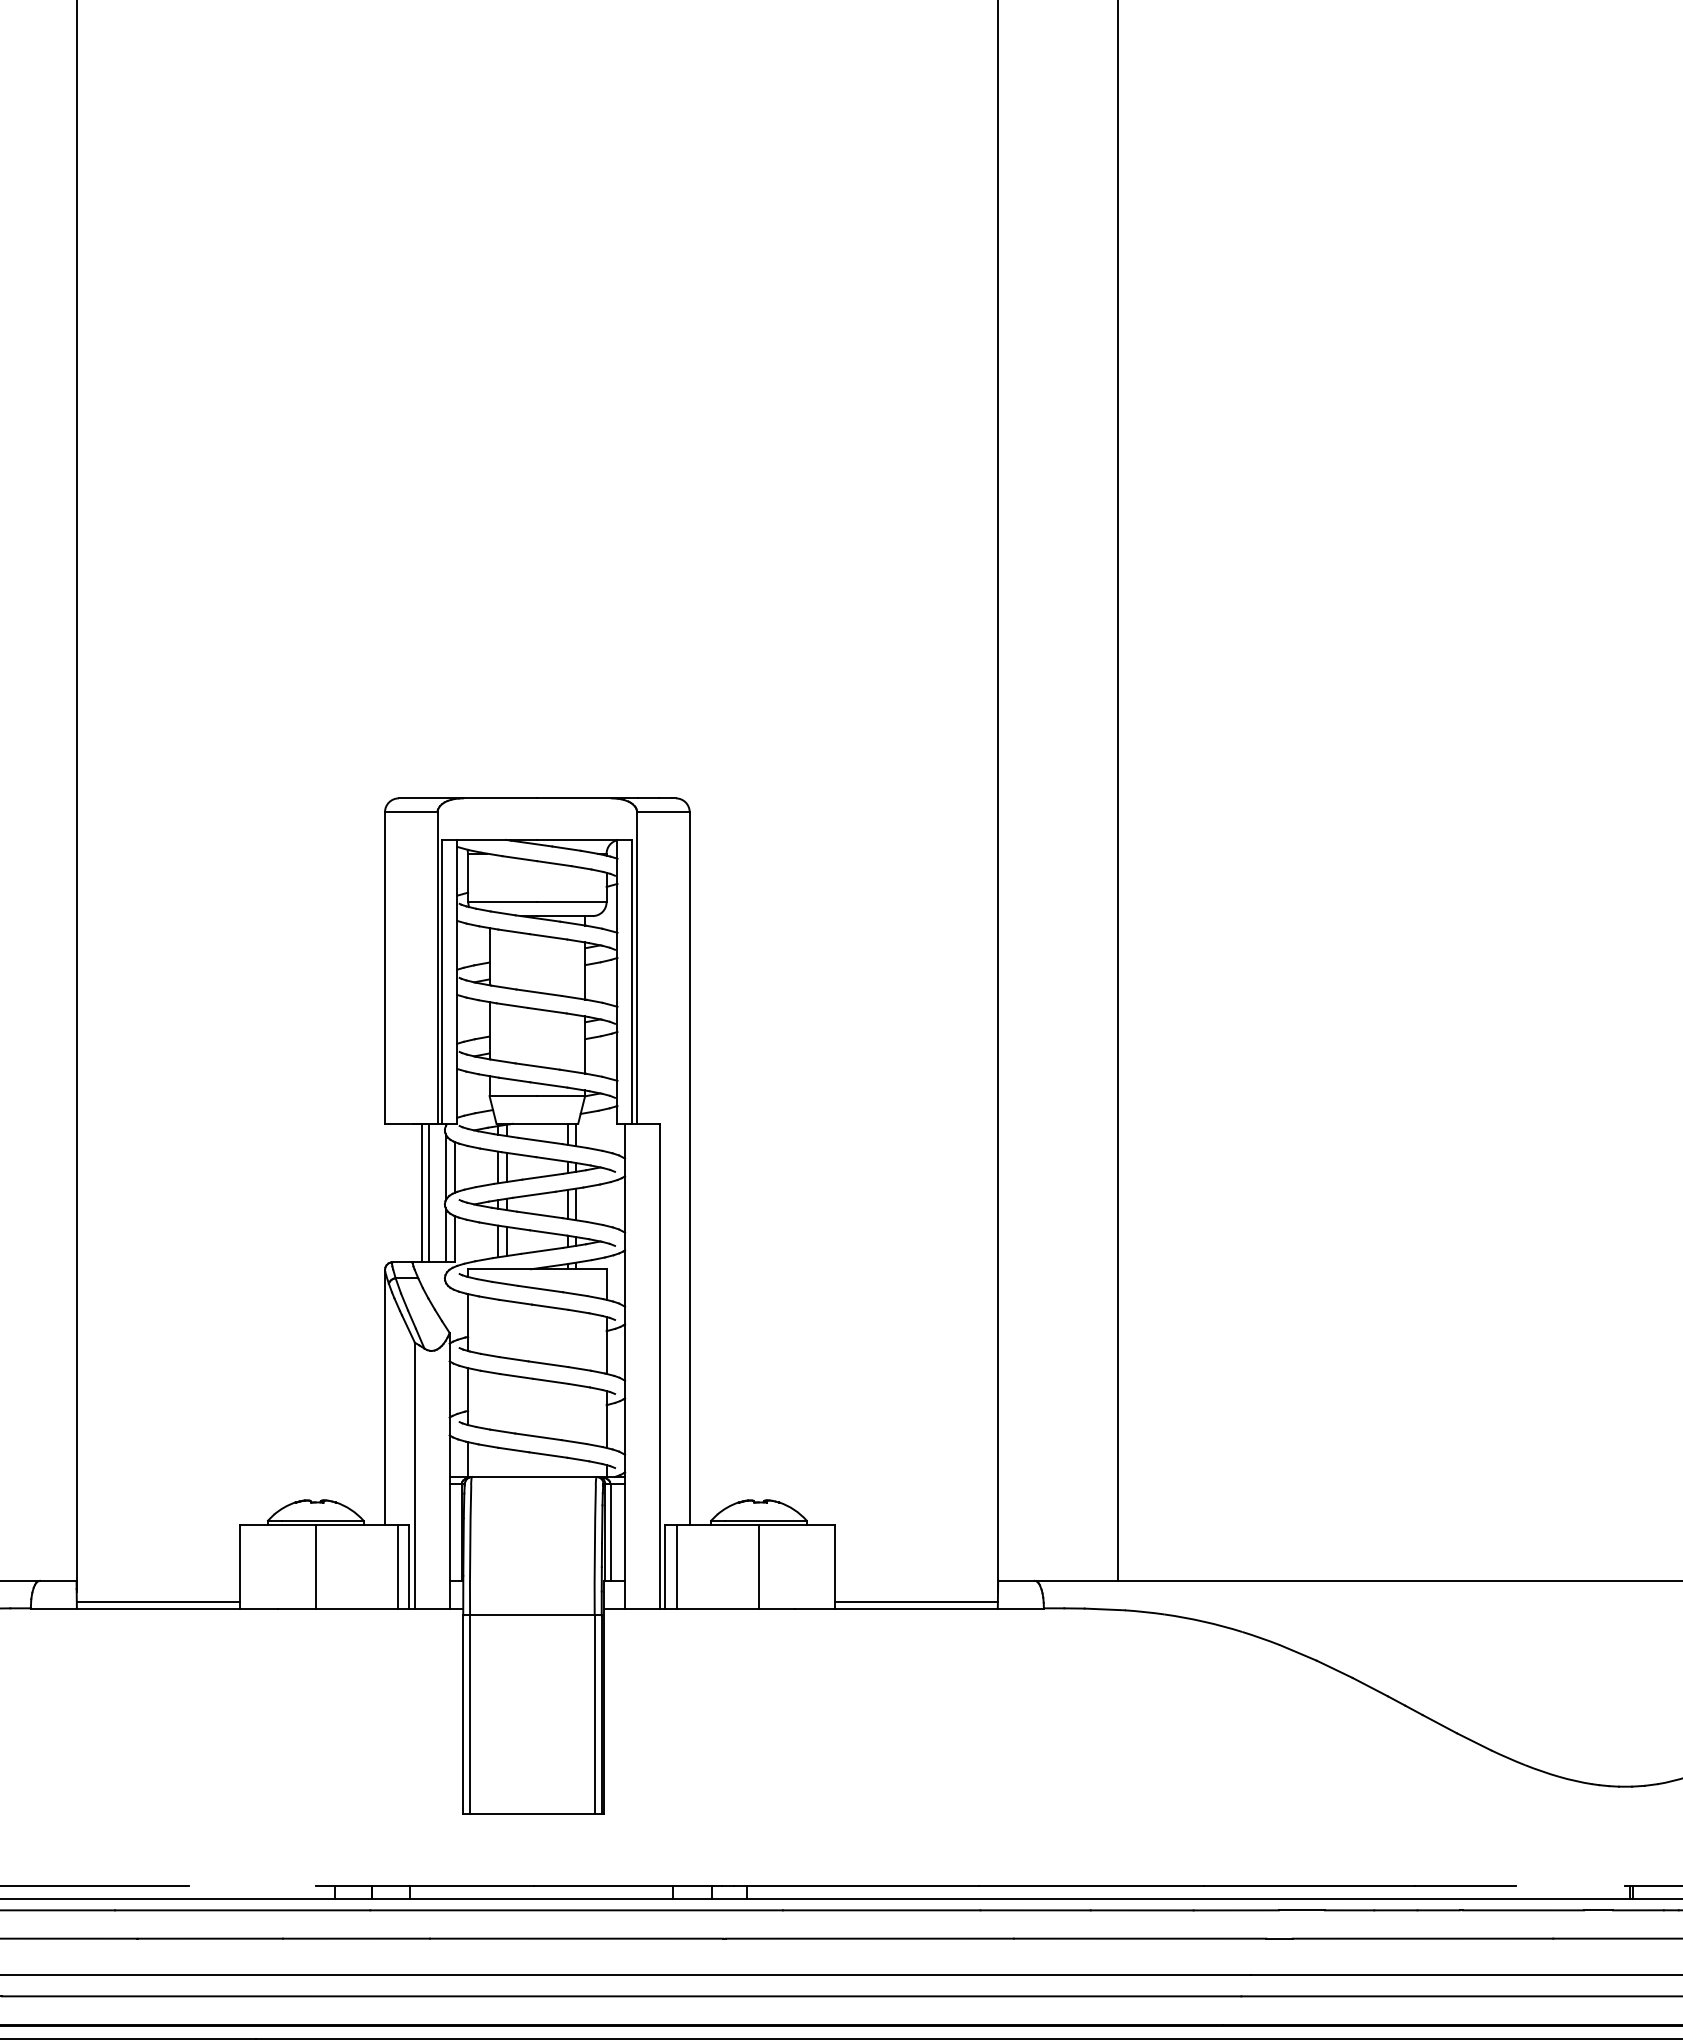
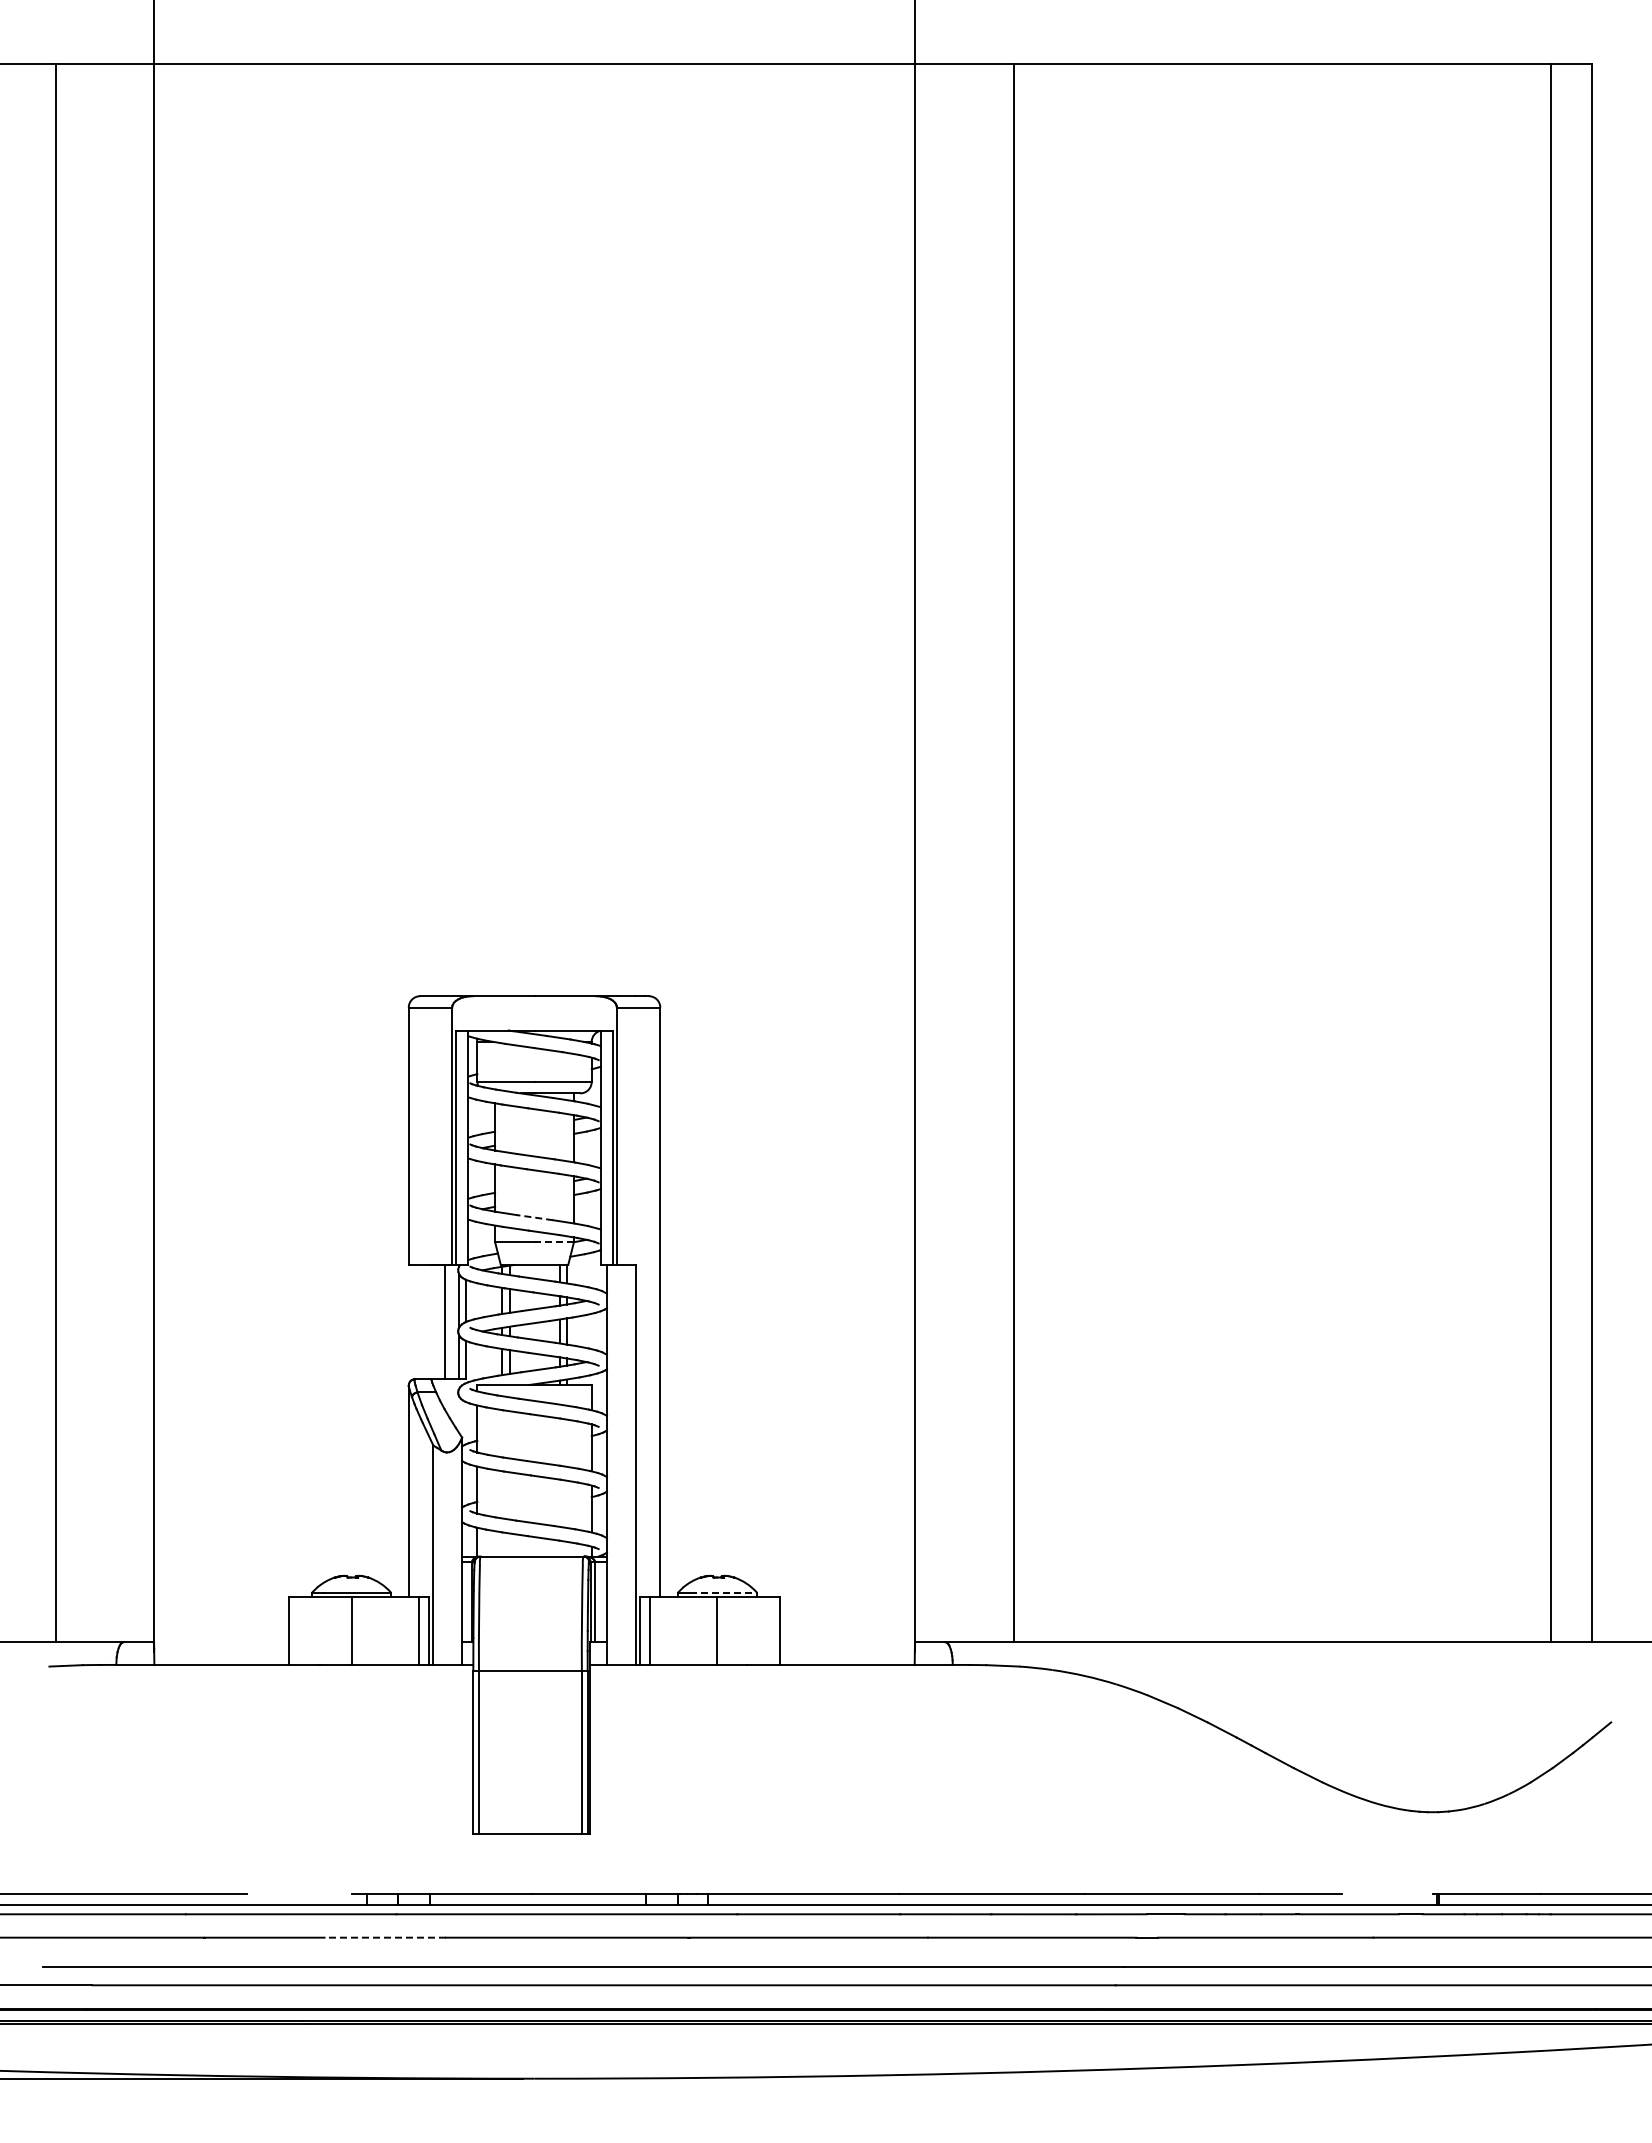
line: (537, 1066) -> (534, 1217), solid -> dashed
line: (561, 1096) -> (554, 1242), solid -> dashed
line: (422, 1192) -> (439, 1321), removed
line: (766, 1520) -> (723, 1592), solid -> dashed
line: (158, 1601) -> (221, 1659), removed
line: (916, 1601) -> (847, 1659), removed
line: (356, 1938) -> (385, 1937), solid -> dashed

